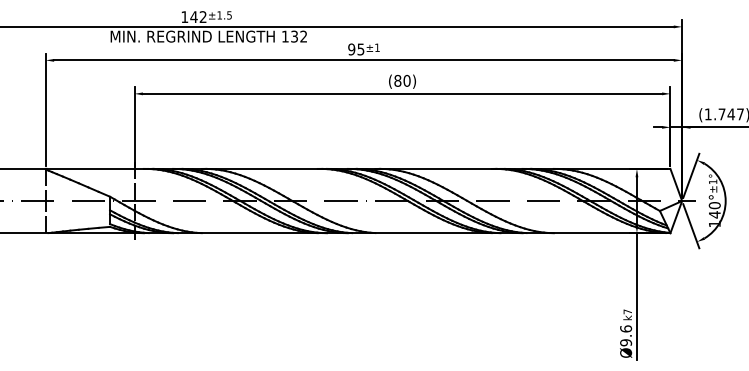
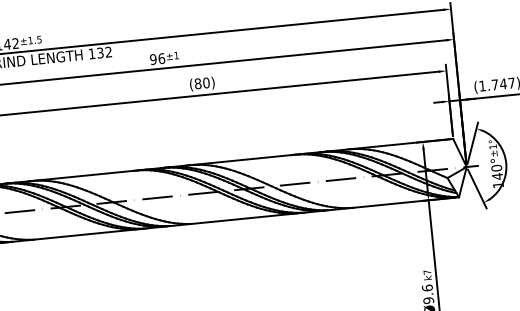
text: (360, 49) -> (161, 58), 95 -> 96

